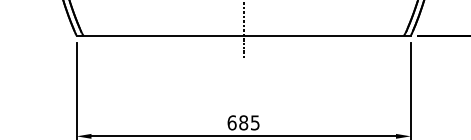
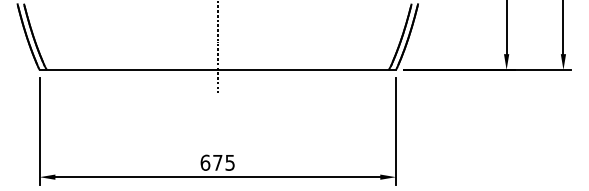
text: (243, 122) -> (217, 162), 685 -> 675

